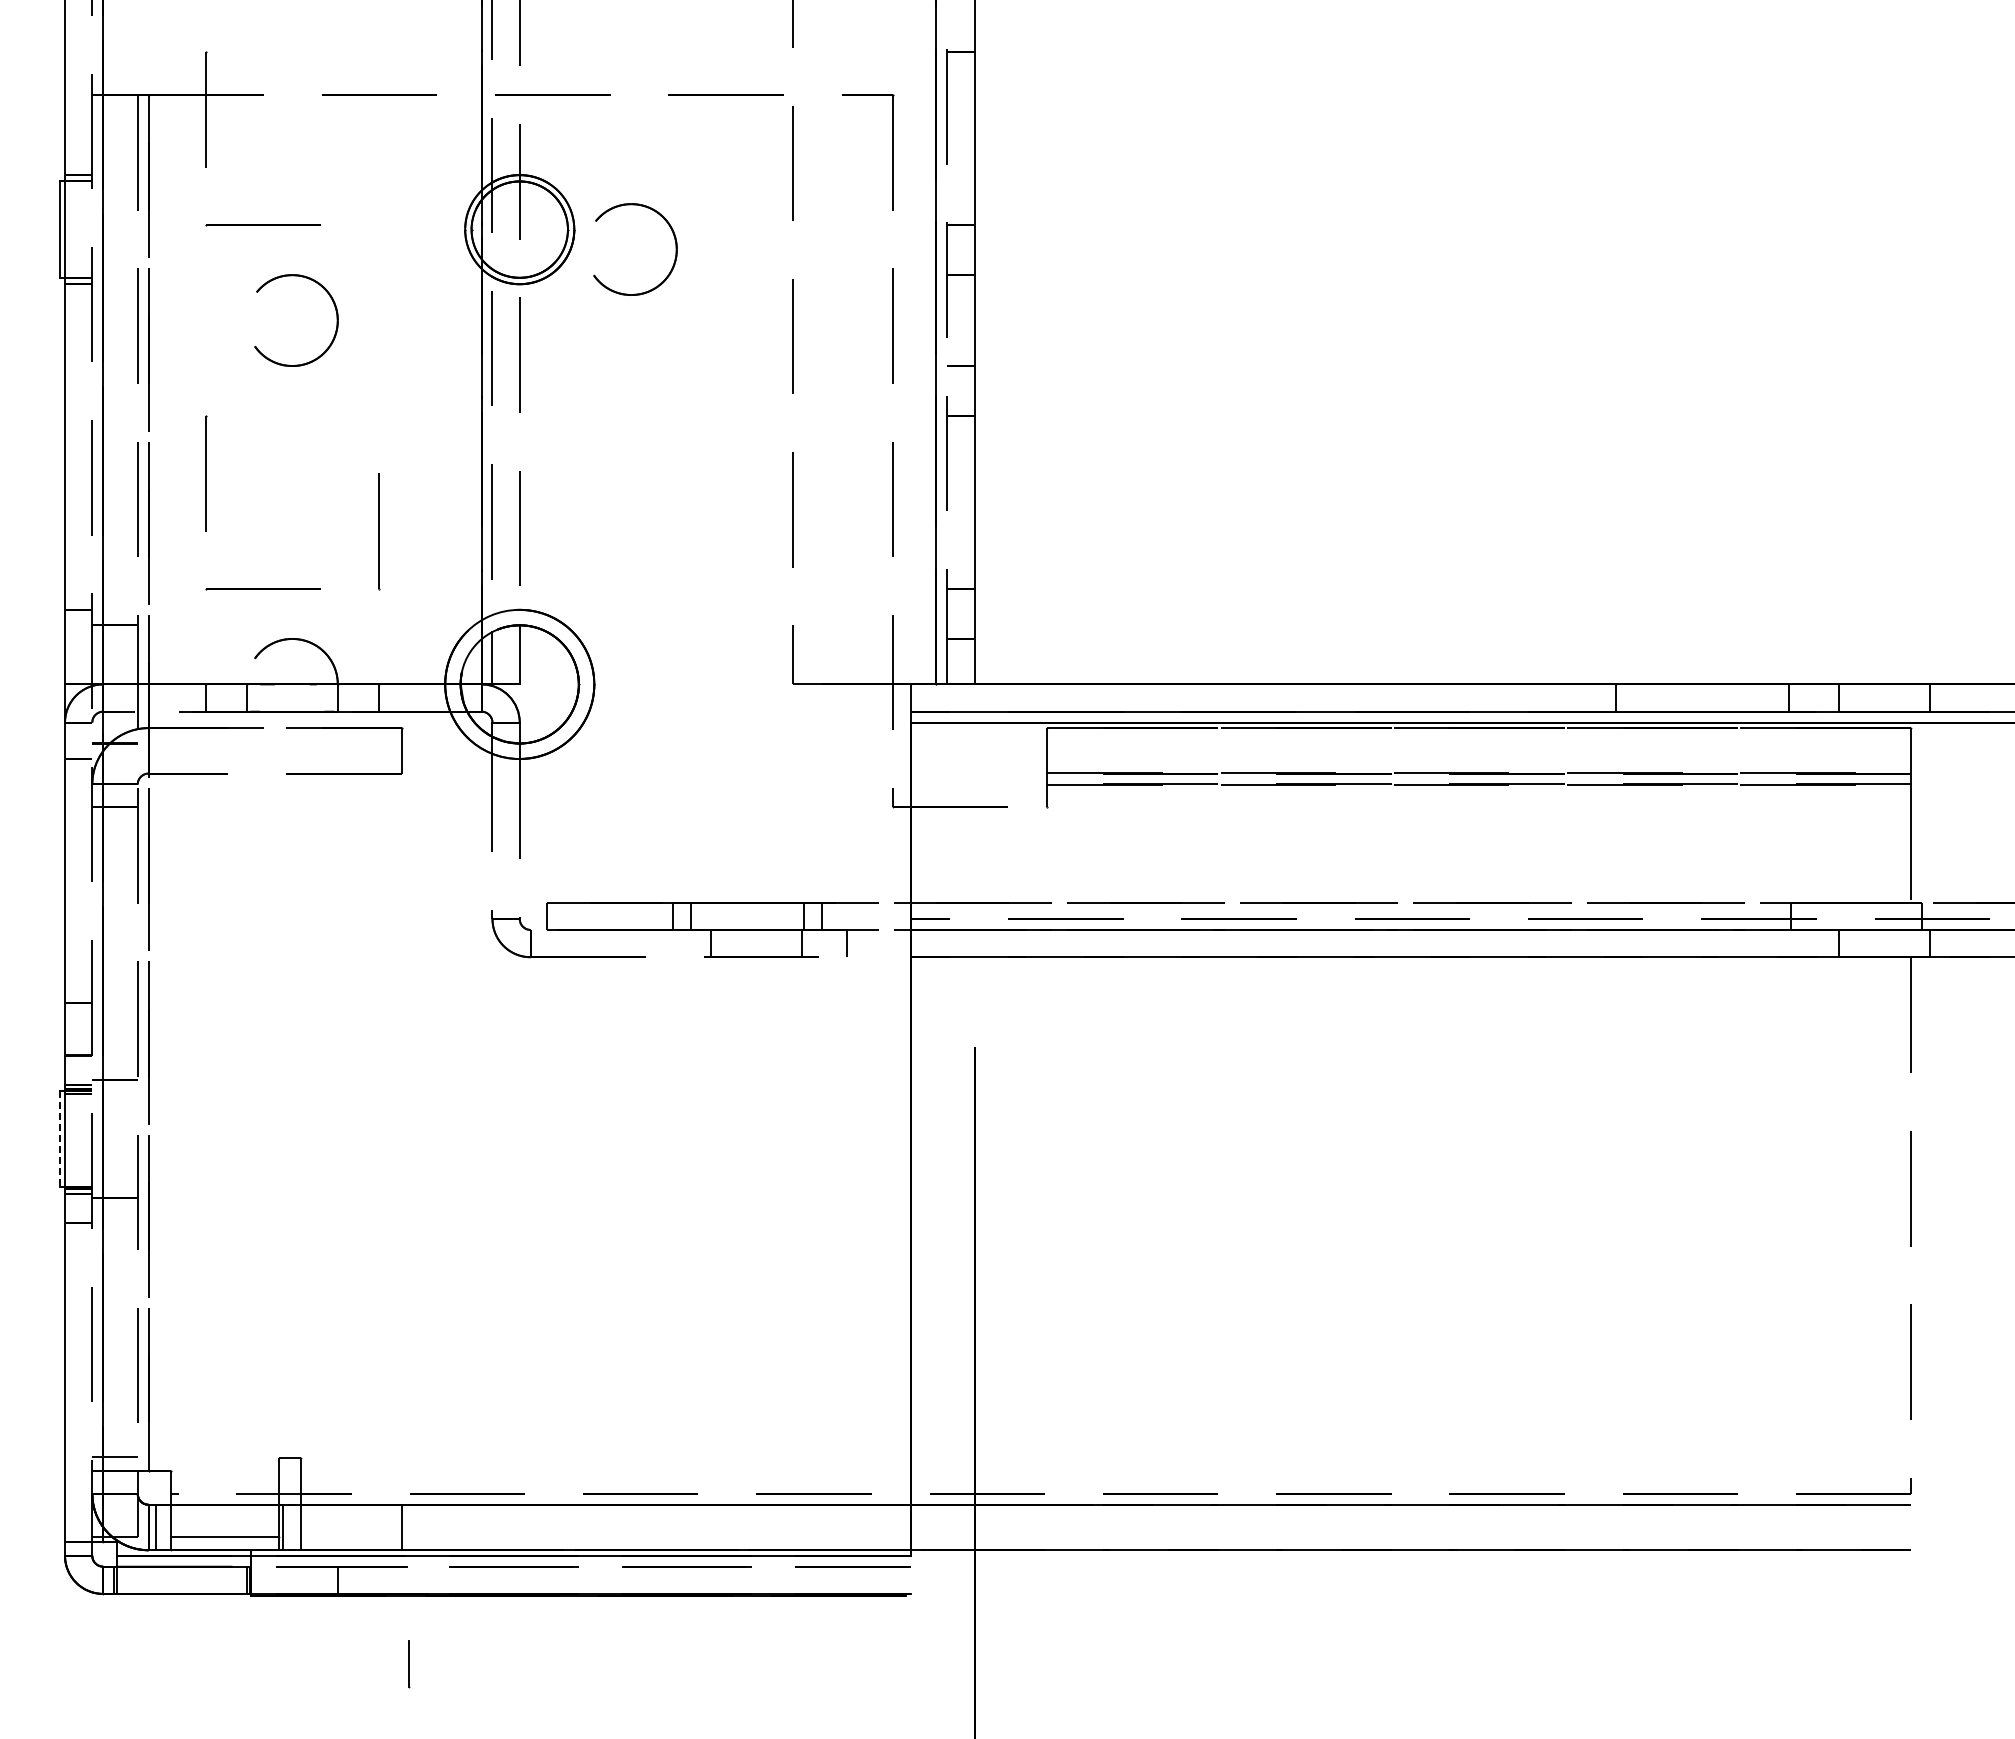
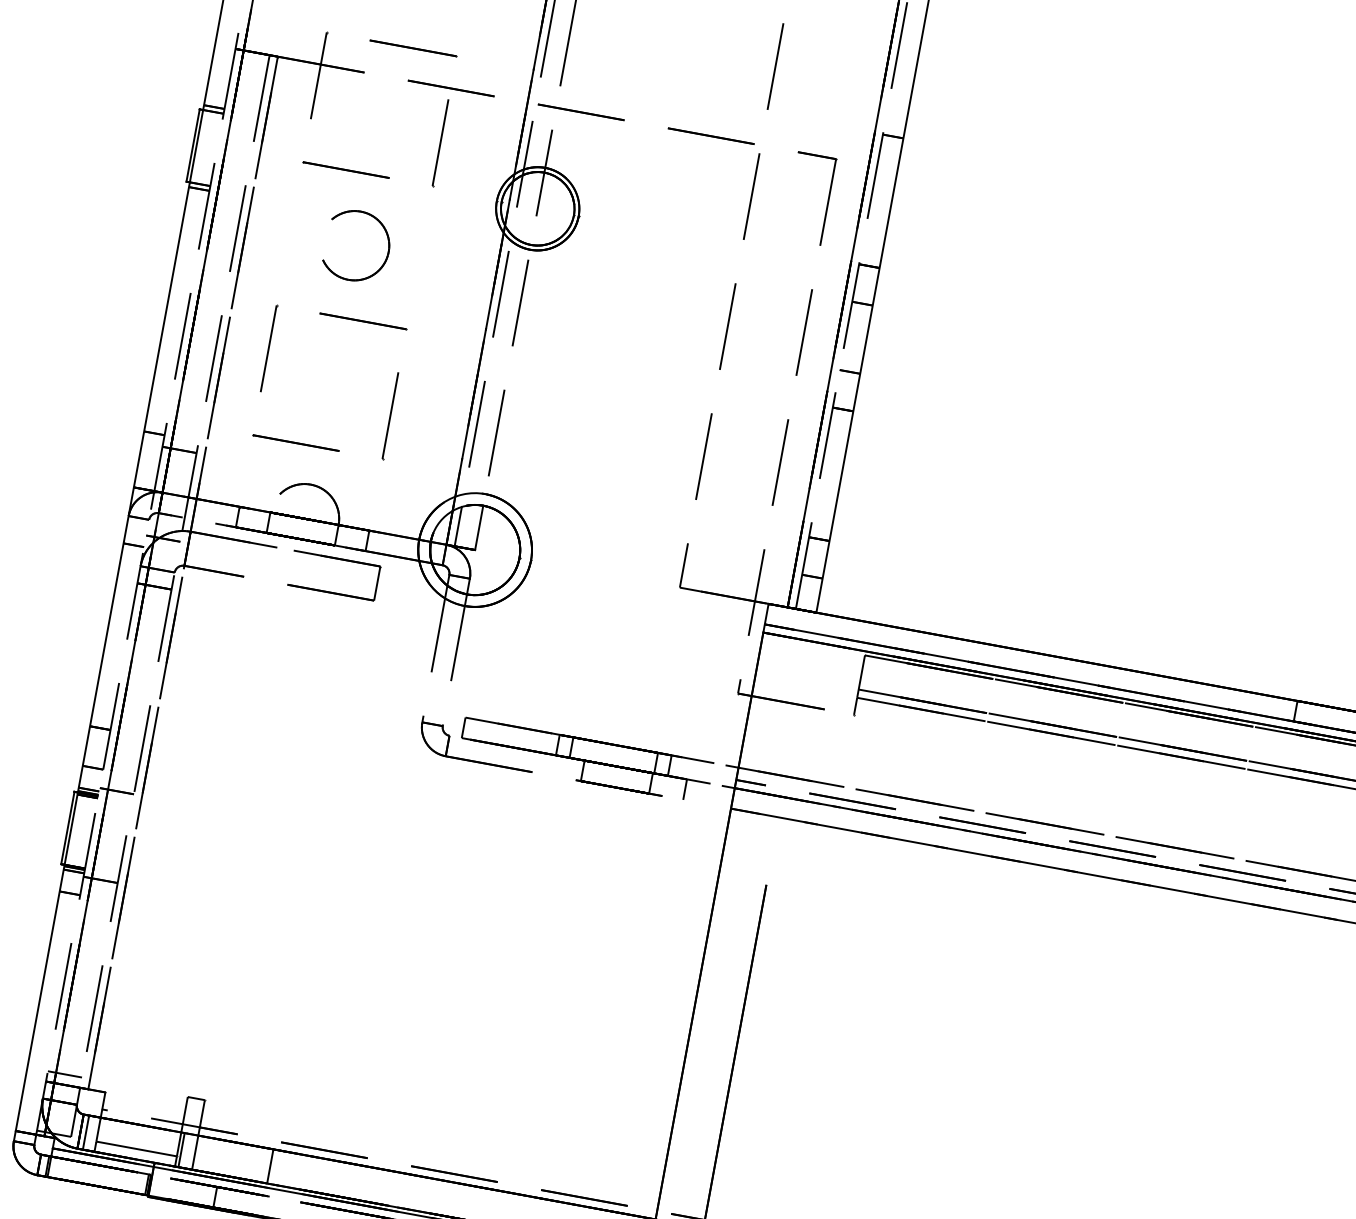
line: (321, 52) -> (413, 48), added
line: (379, 168) -> (440, 143), added
part: (675, 249) -> (651, 245), removed
line: (321, 416) -> (363, 321), added
line: (60, 1139) -> (67, 828), dashed -> solid

